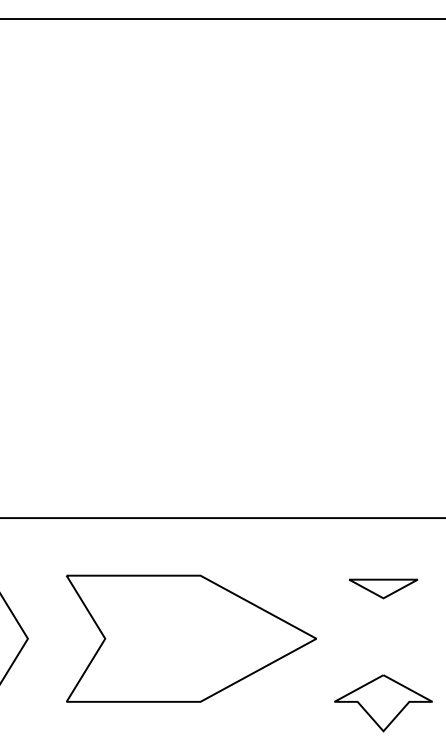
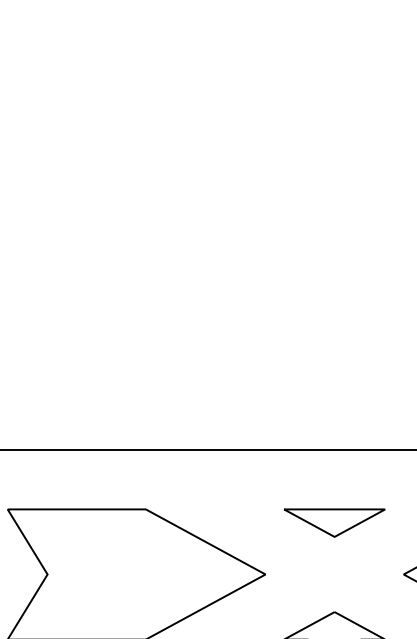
part: (383, 588) -> (334, 522), size x1.43

